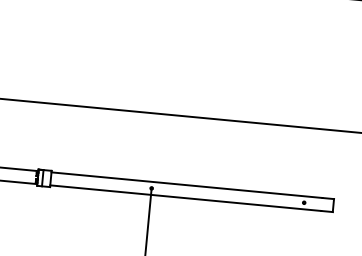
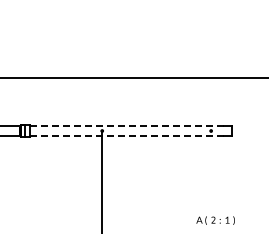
line: (187, 185) -> (127, 126), solid -> dashed
line: (186, 198) -> (127, 135), solid -> dashed

